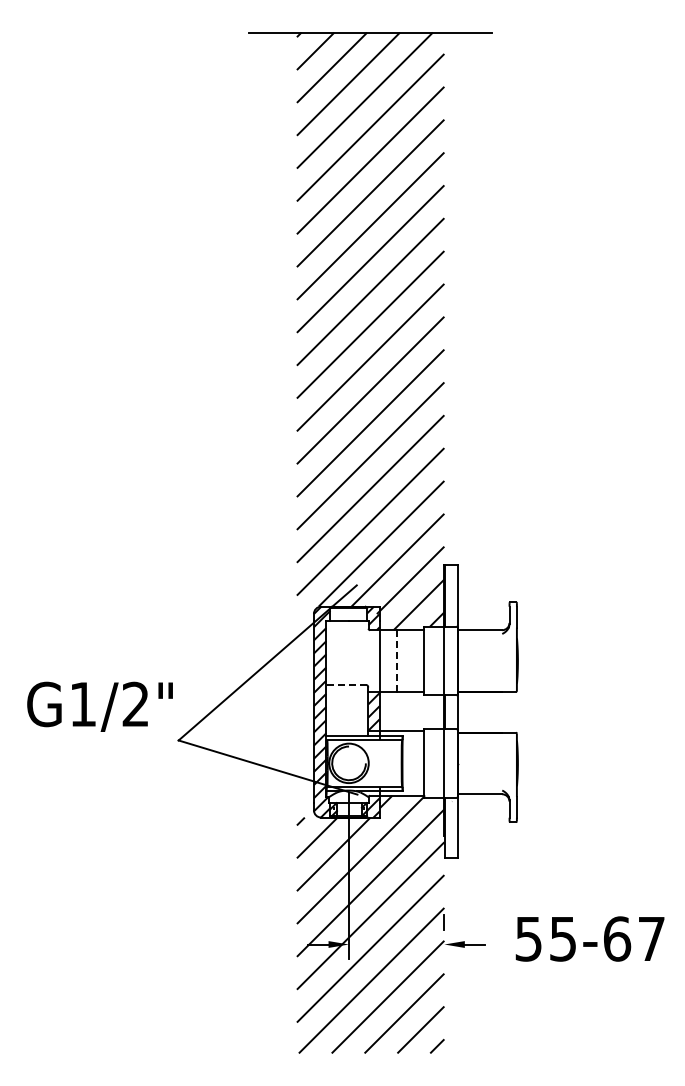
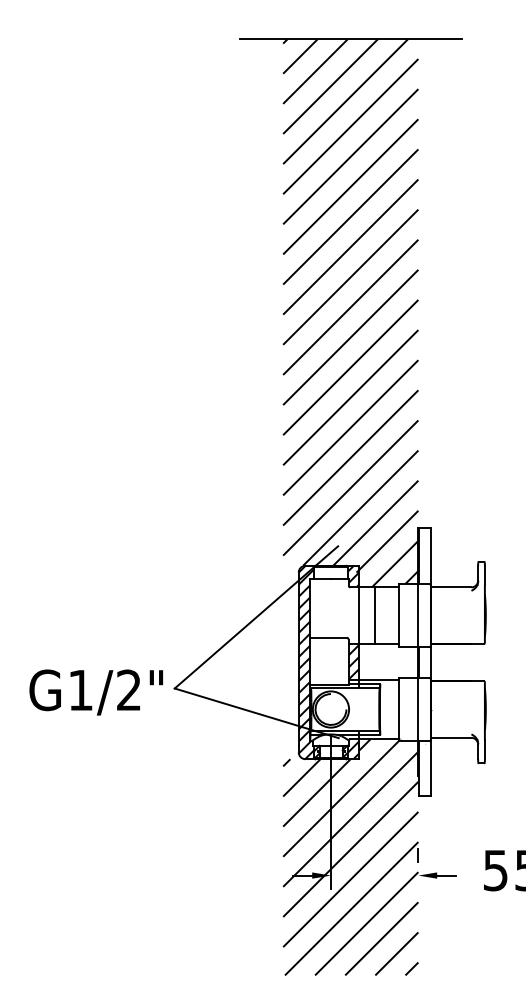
line: (397, 660) -> (375, 615), dashed -> solid
line: (347, 685) -> (329, 638), dashed -> solid
text: (99, 706) -> (95, 692), moved

